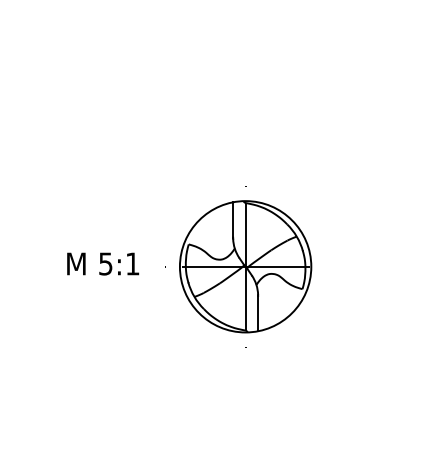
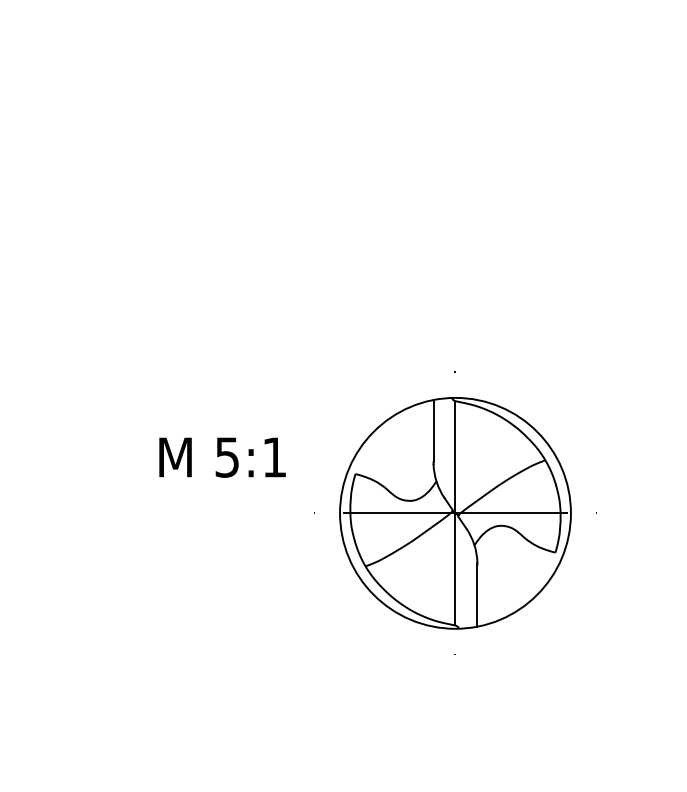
text: (103, 263) -> (223, 456), moved

